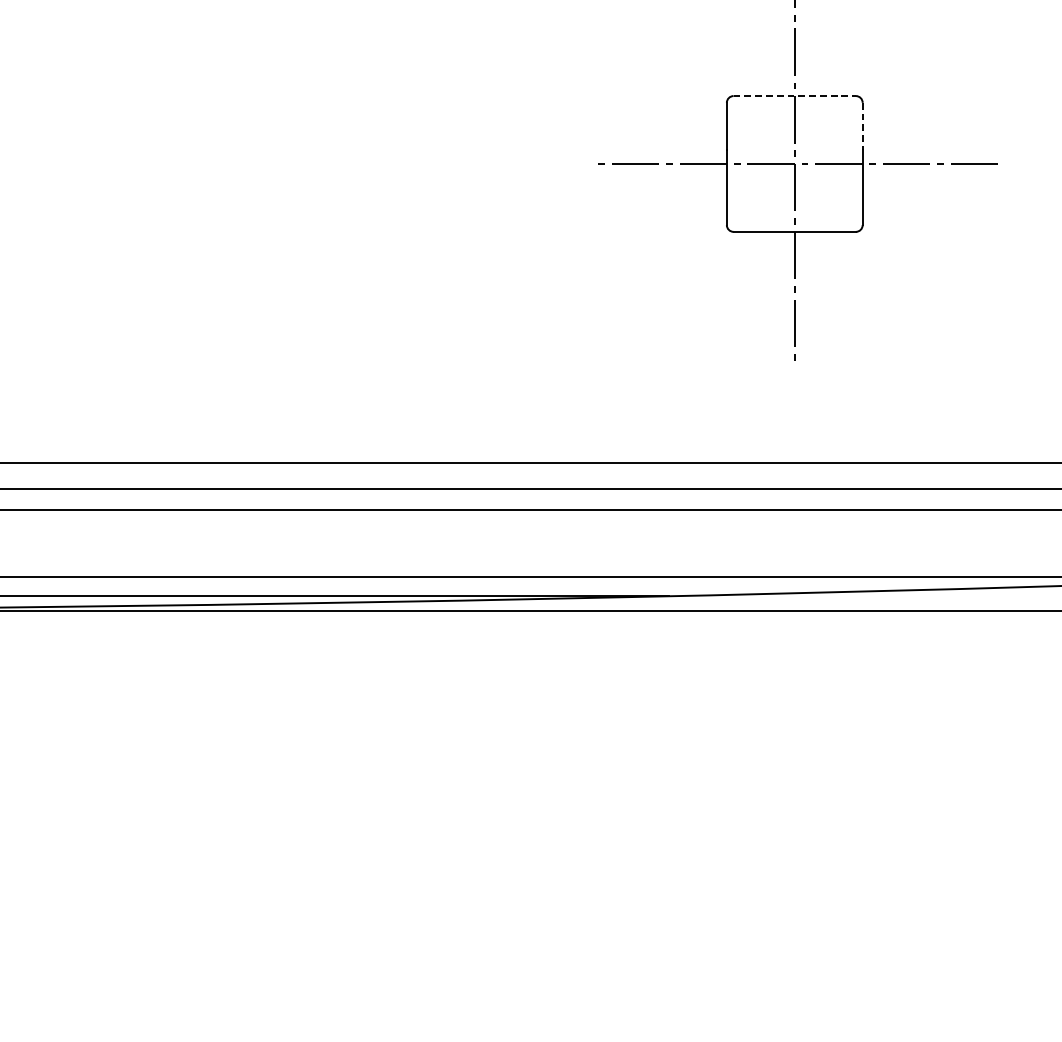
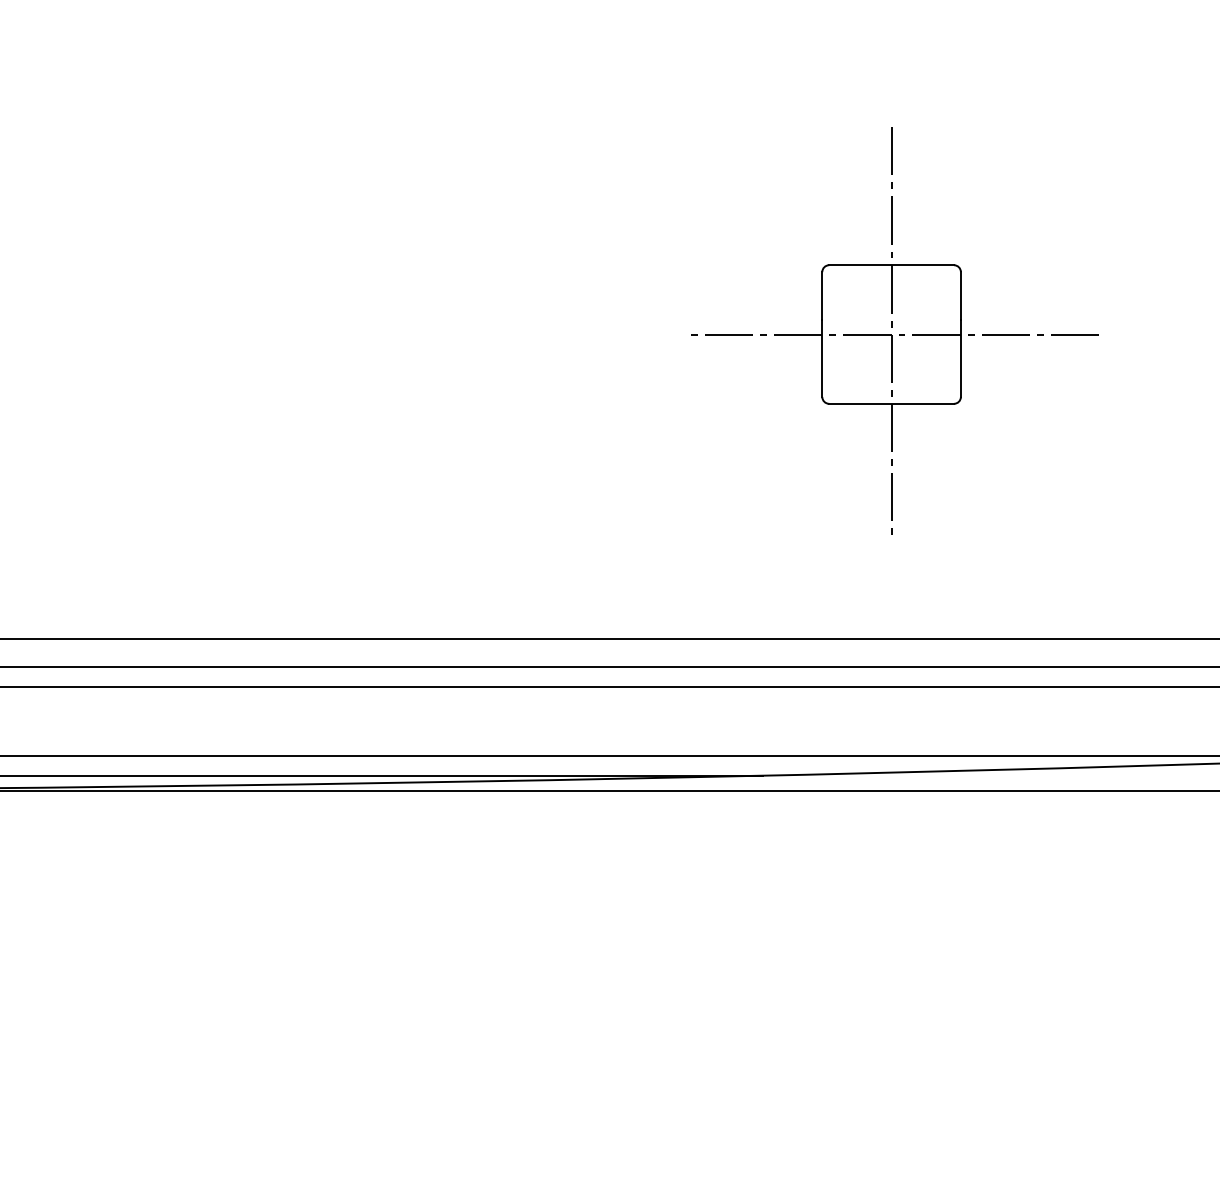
line: (795, 96) -> (892, 265), dashed -> solid
line: (862, 126) -> (960, 296), dashed -> solid

